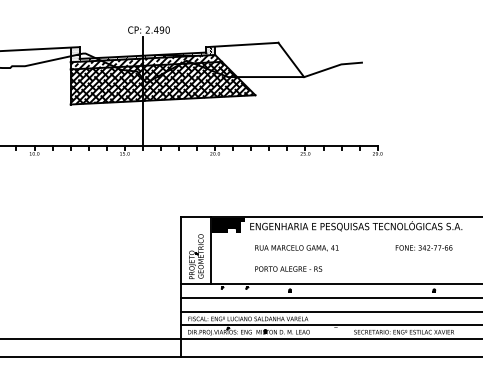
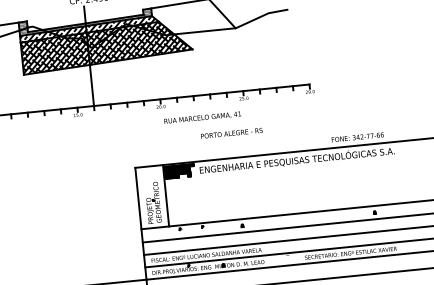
text: (423, 247) -> (357, 137), moved
text: (296, 248) -> (202, 118), moved
text: (288, 268) -> (231, 132), moved

